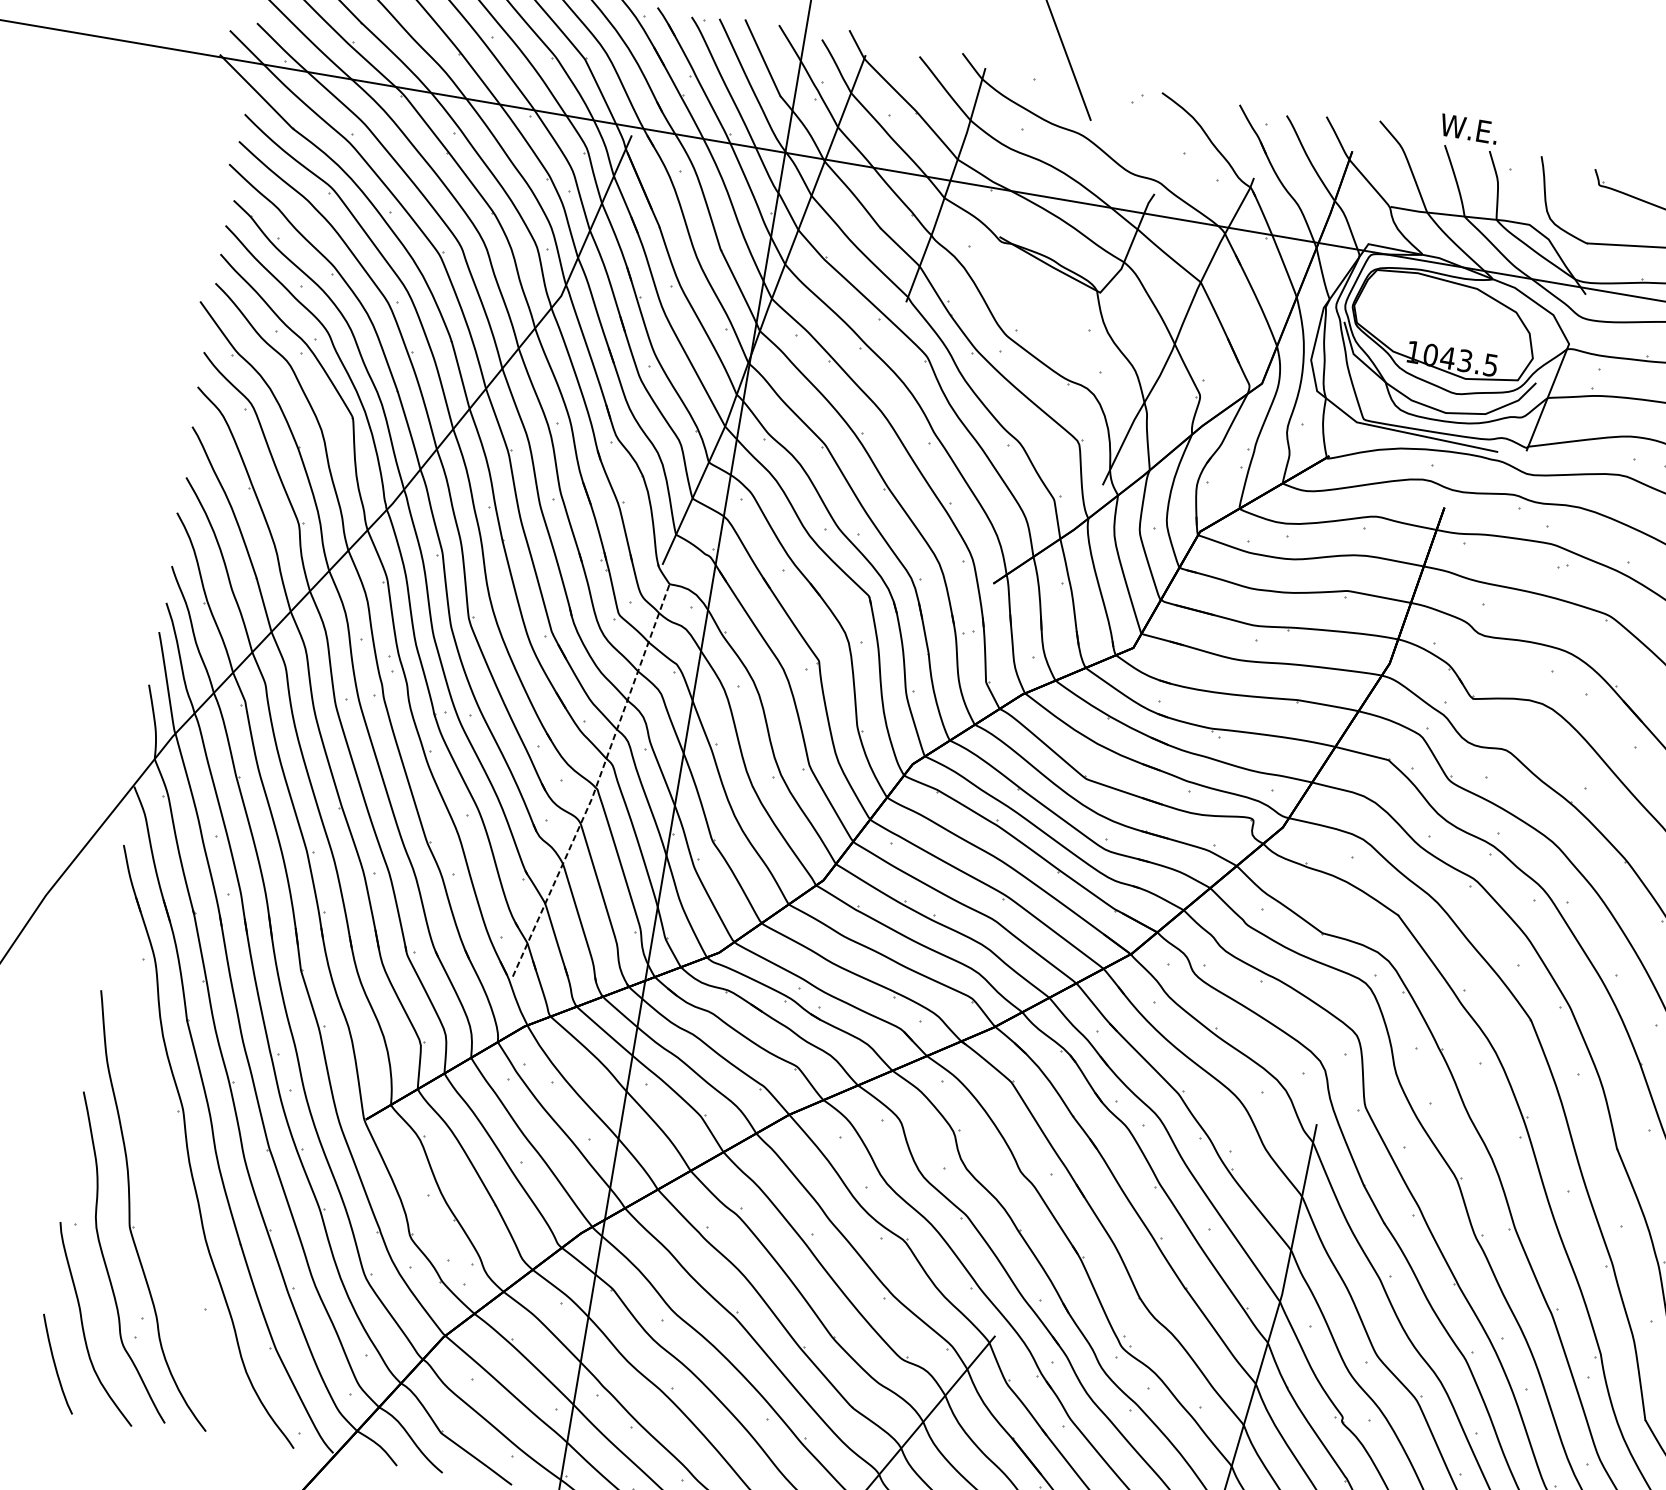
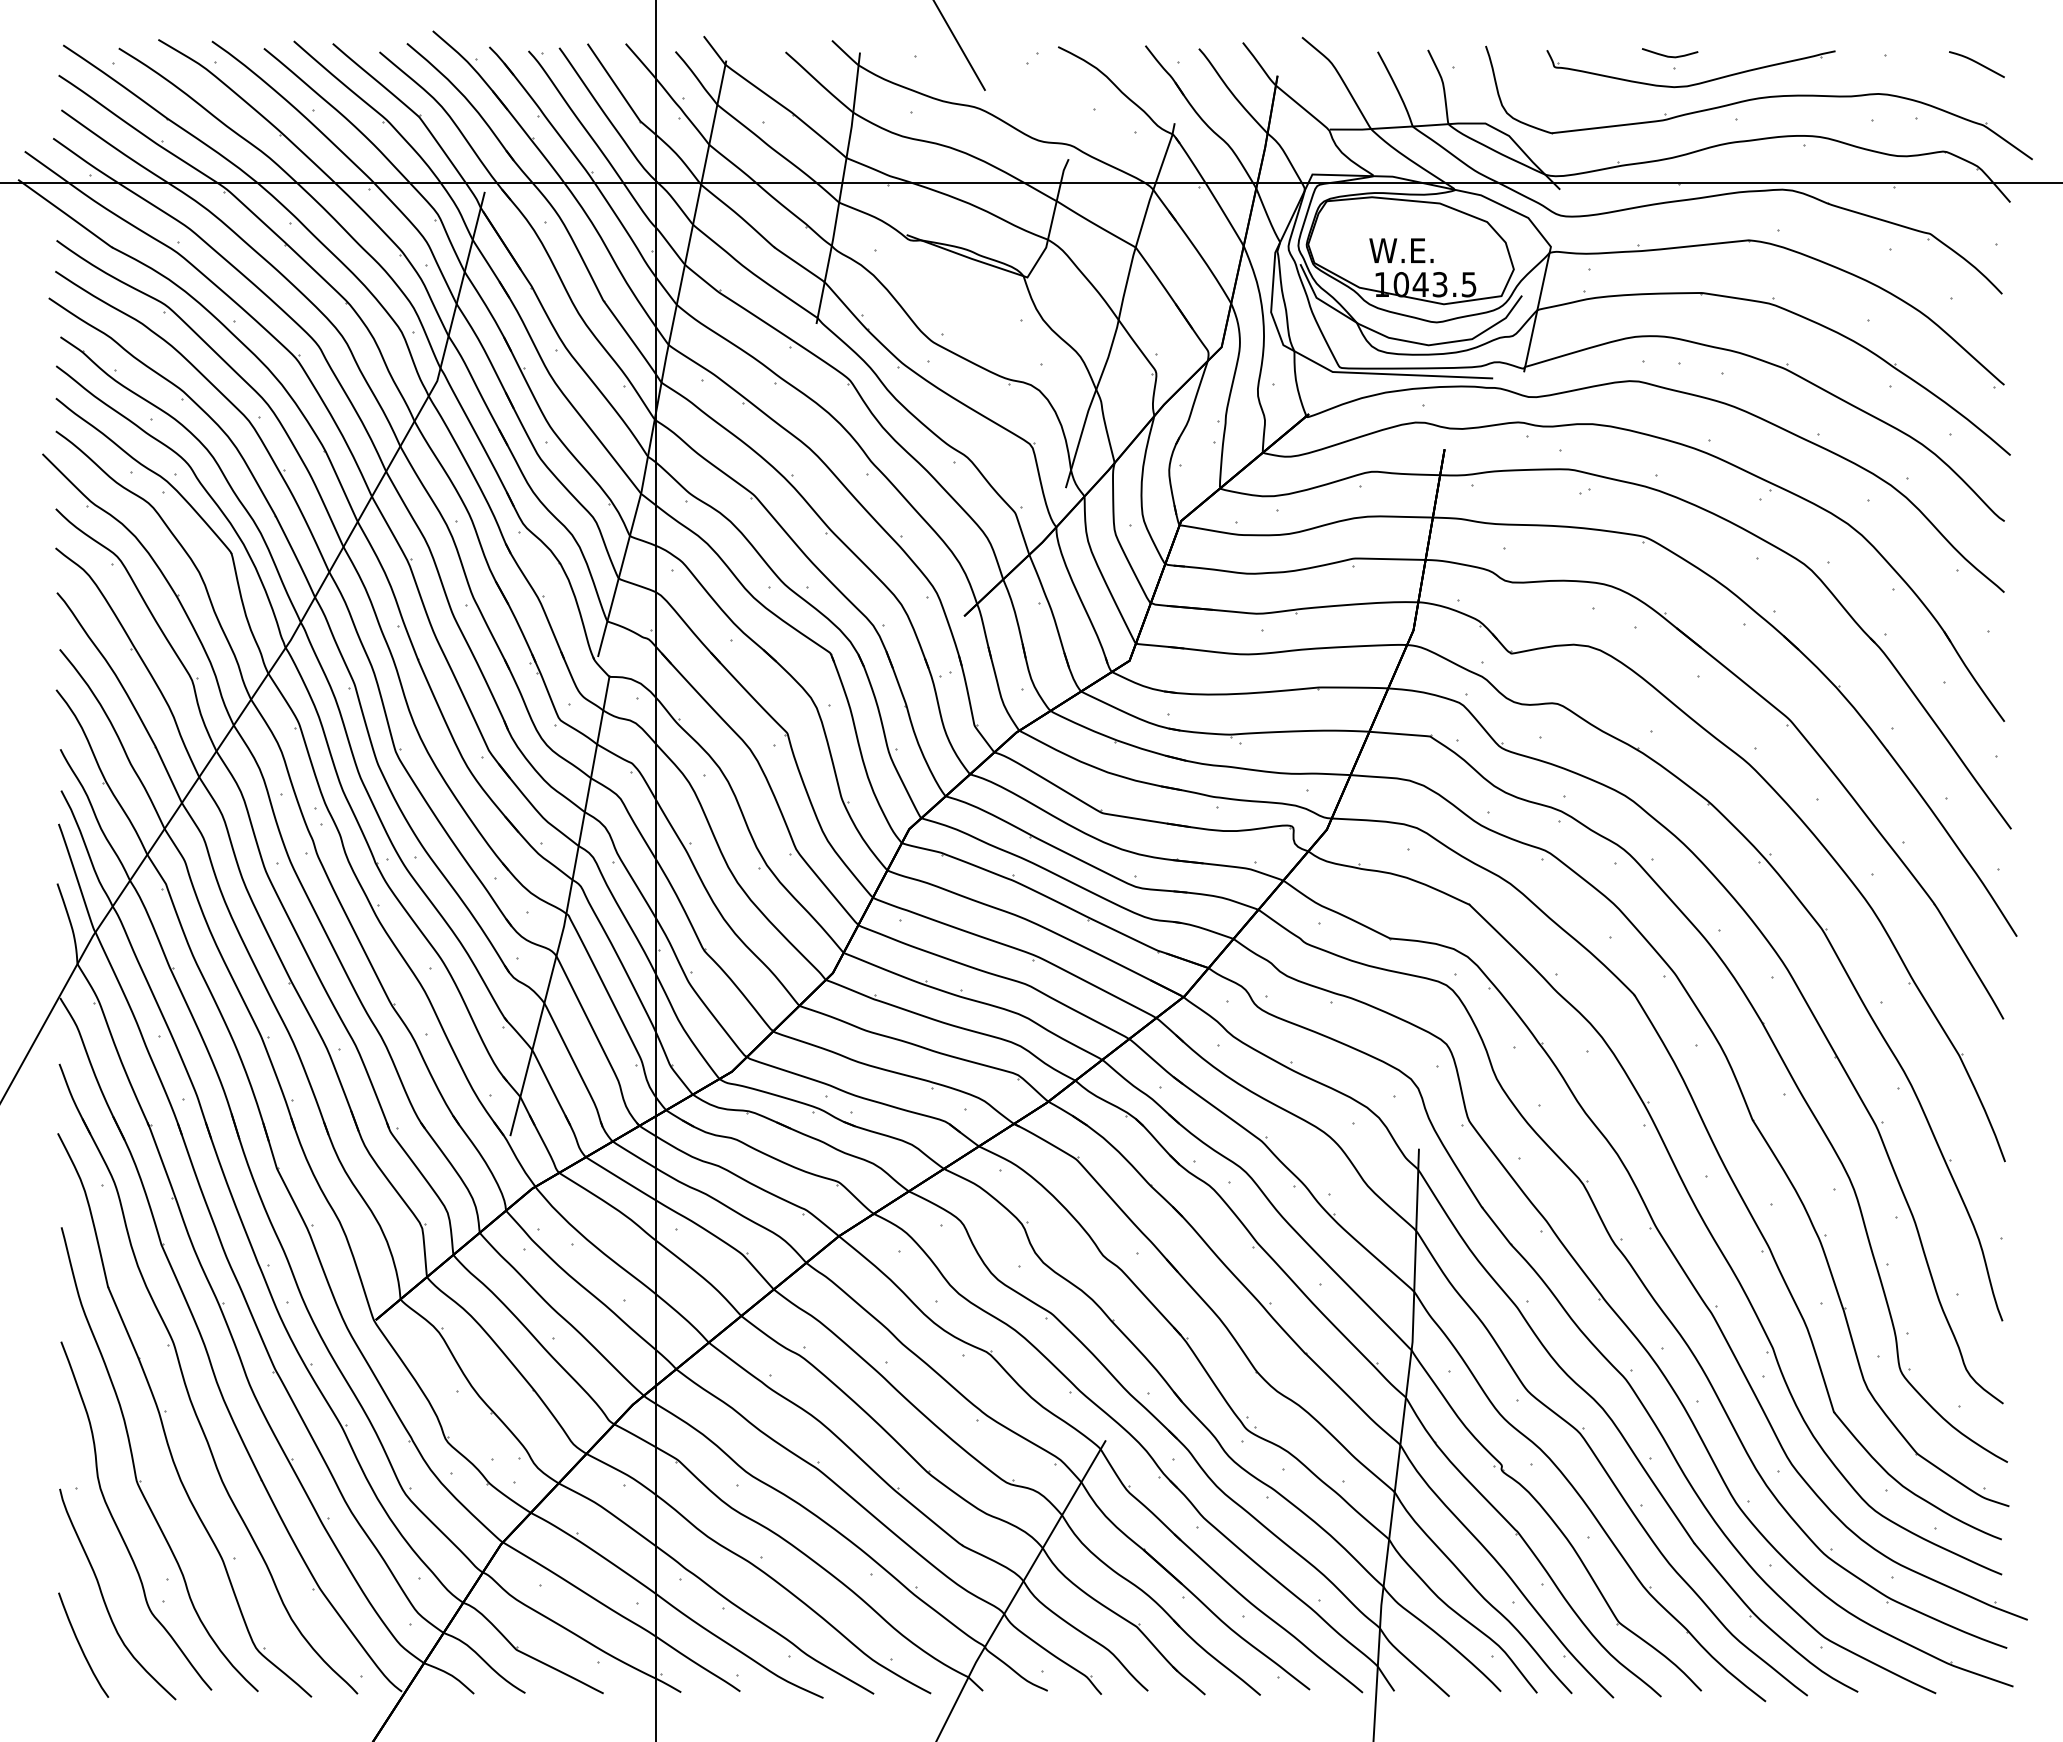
text: (1469, 128) -> (1401, 250), moved
line: (597, 782) -> (567, 907), dashed -> solid
part: (166, 1169) -> (166, 1411), added

